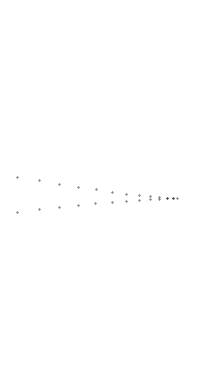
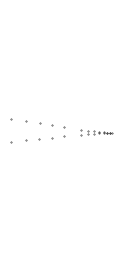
part: (143, 197) -> (96, 132), size x0.7

